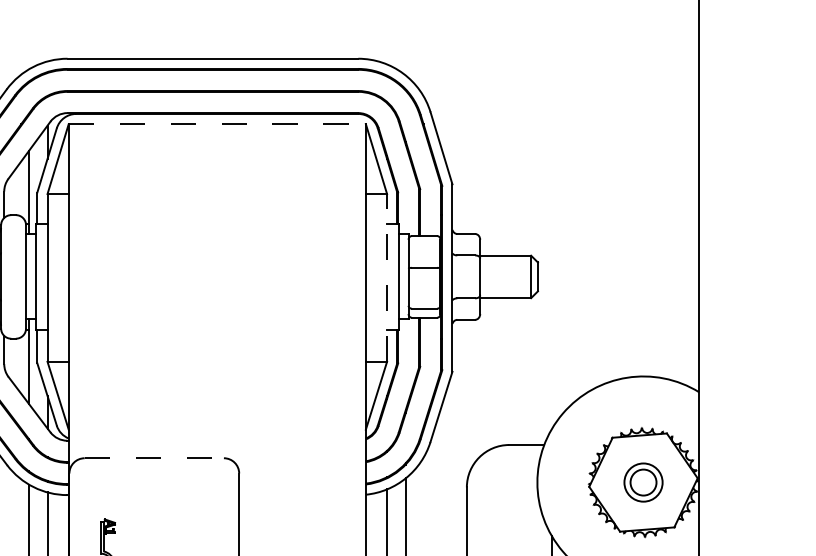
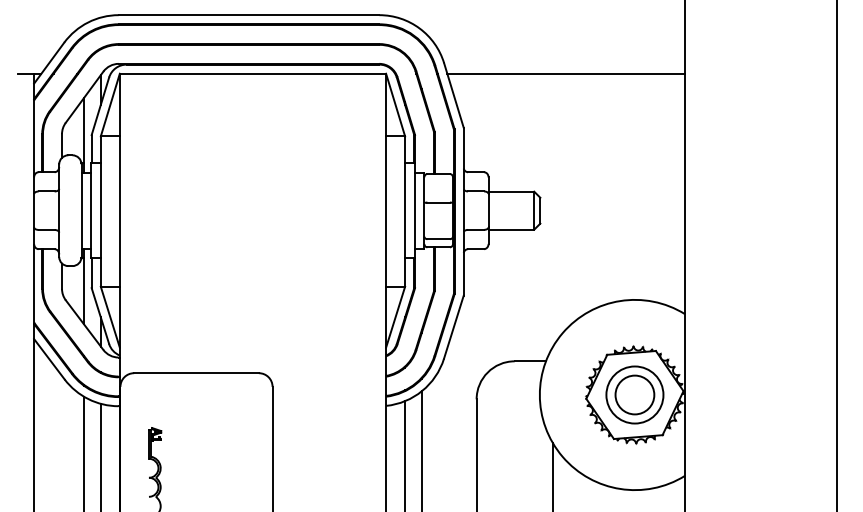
line: (217, 123) -> (253, 73), dashed -> solid
line: (566, 123) -> (565, 73), added
line: (387, 277) -> (405, 211), dashed -> solid
line: (155, 458) -> (197, 373), dashed -> solid
part: (643, 482) -> (634, 394), size x1.67

